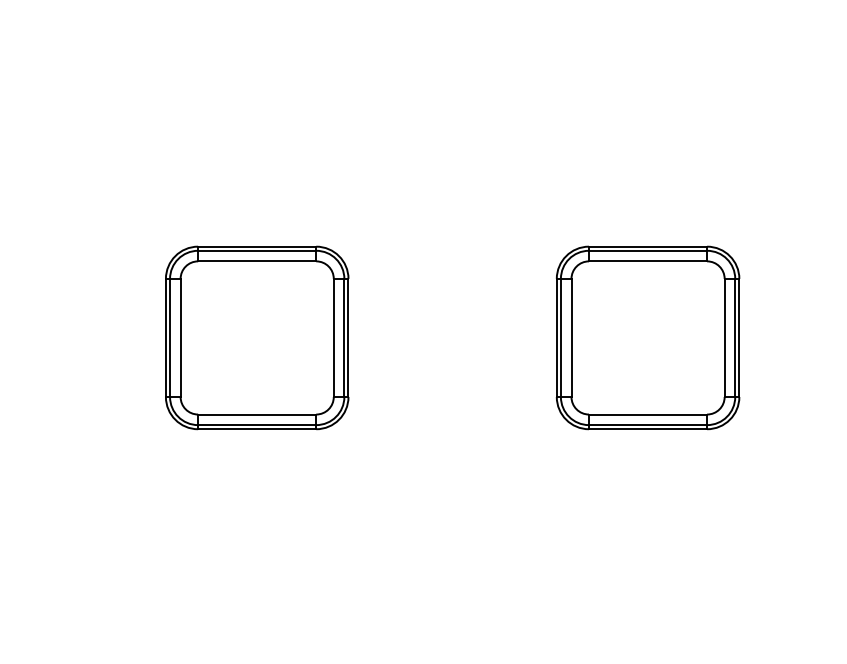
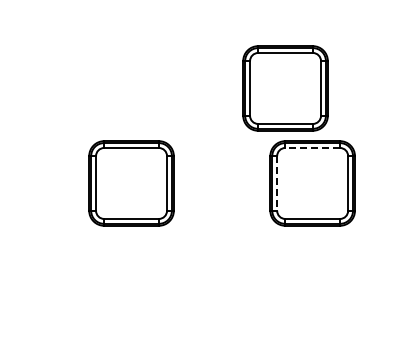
part: (589, 132) -> (285, 88), added
line: (647, 260) -> (312, 147), solid -> dashed
line: (572, 337) -> (277, 183), solid -> dashed

